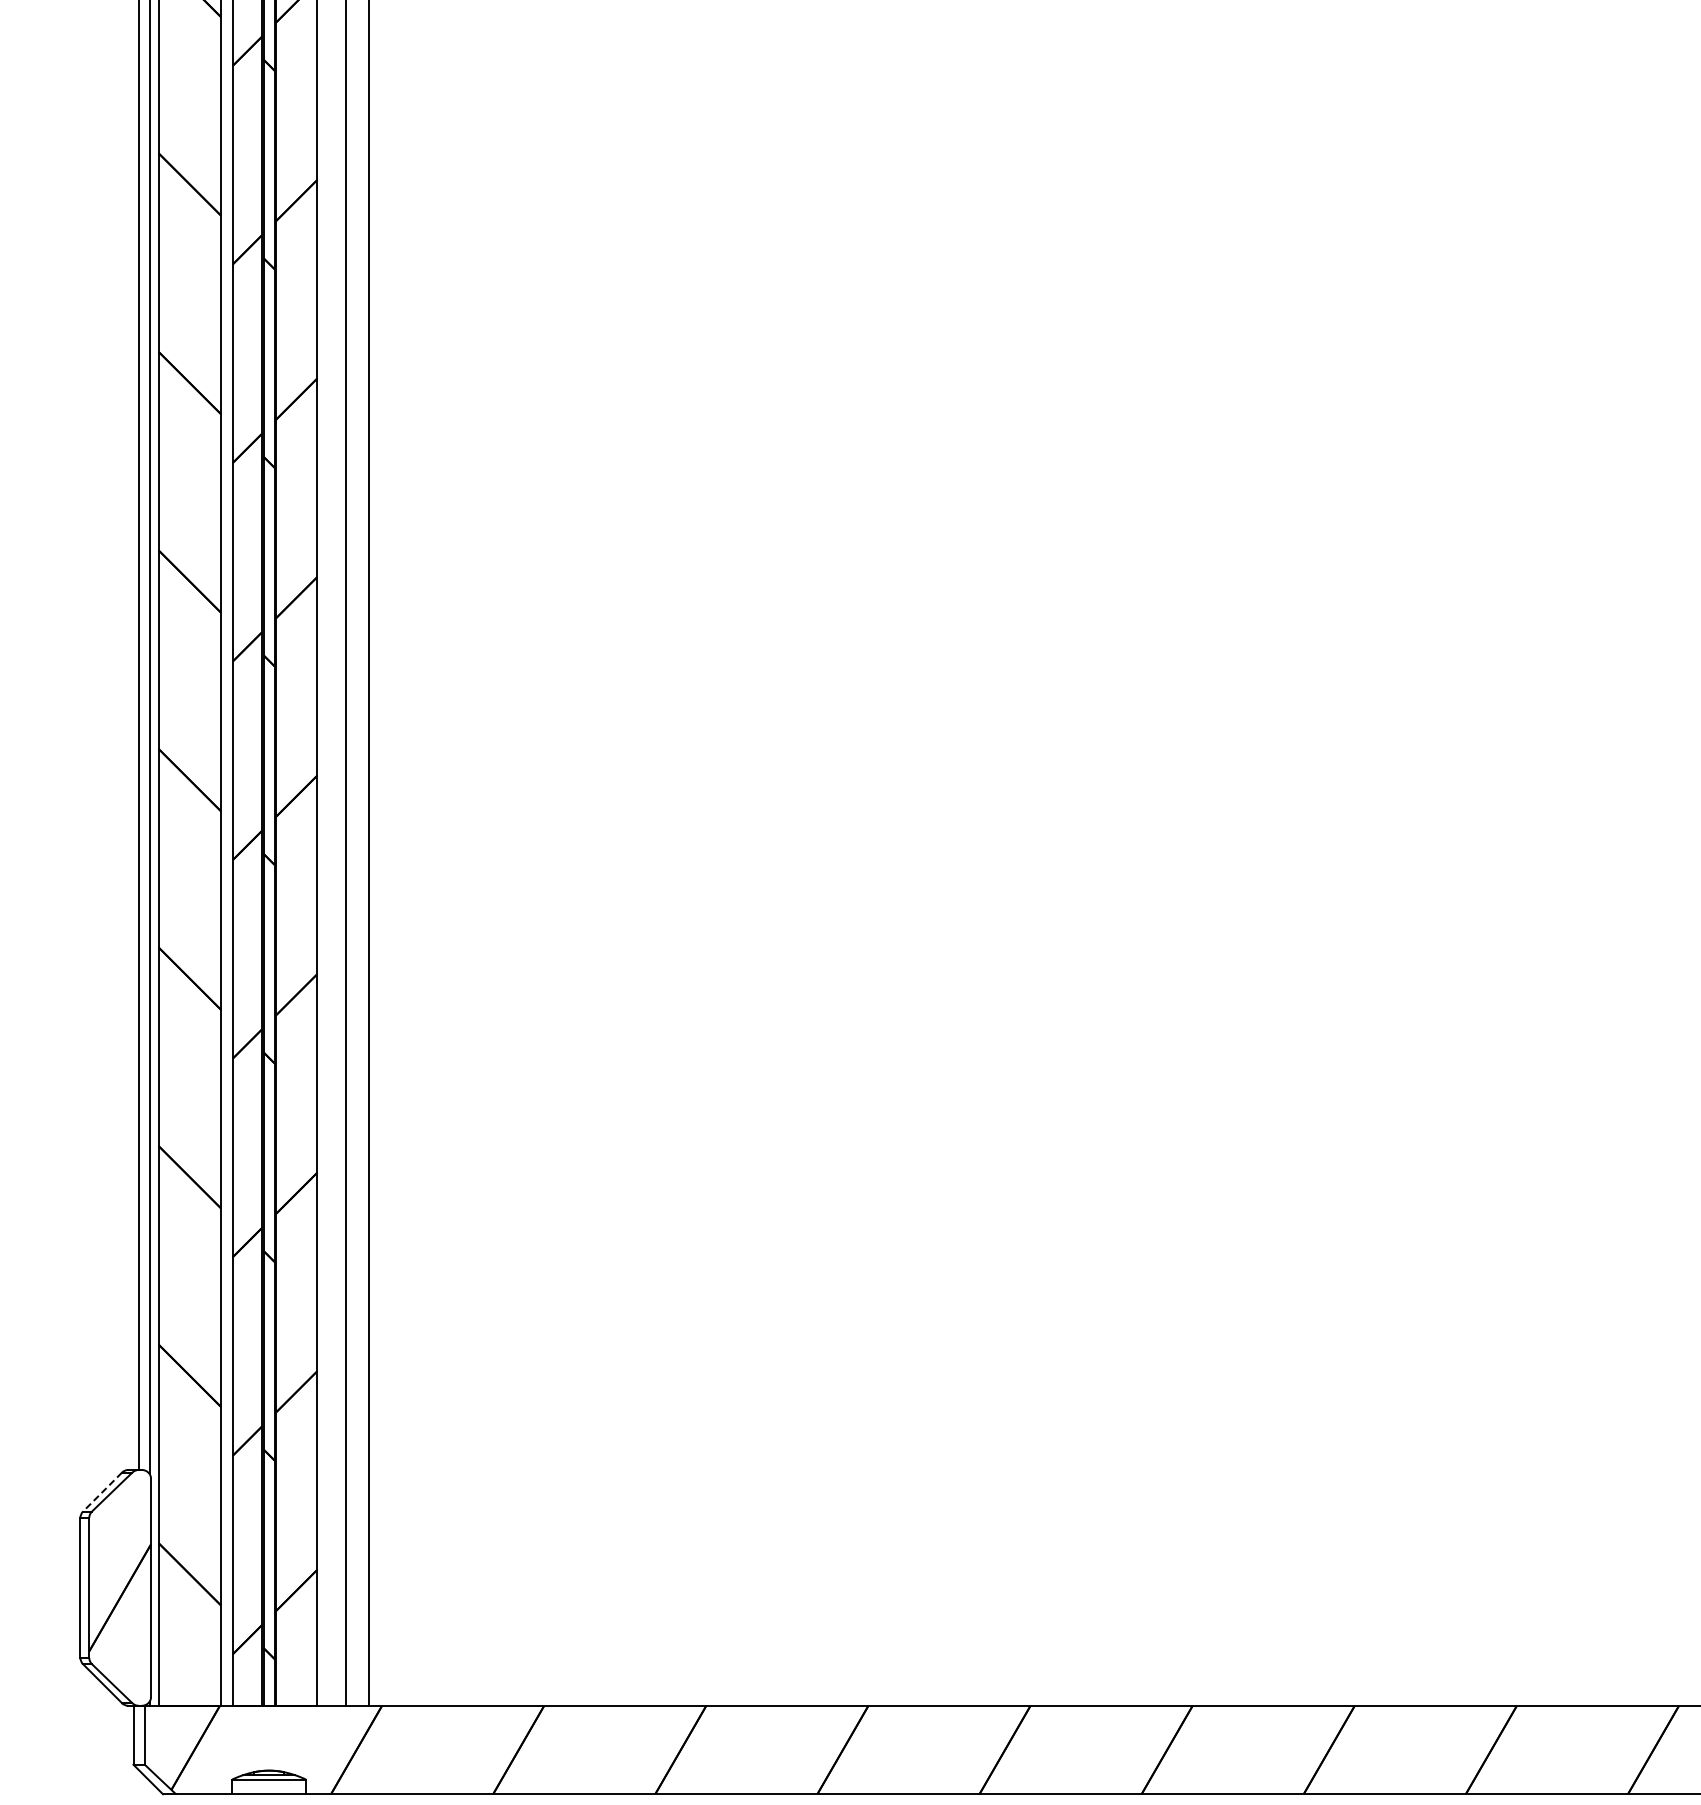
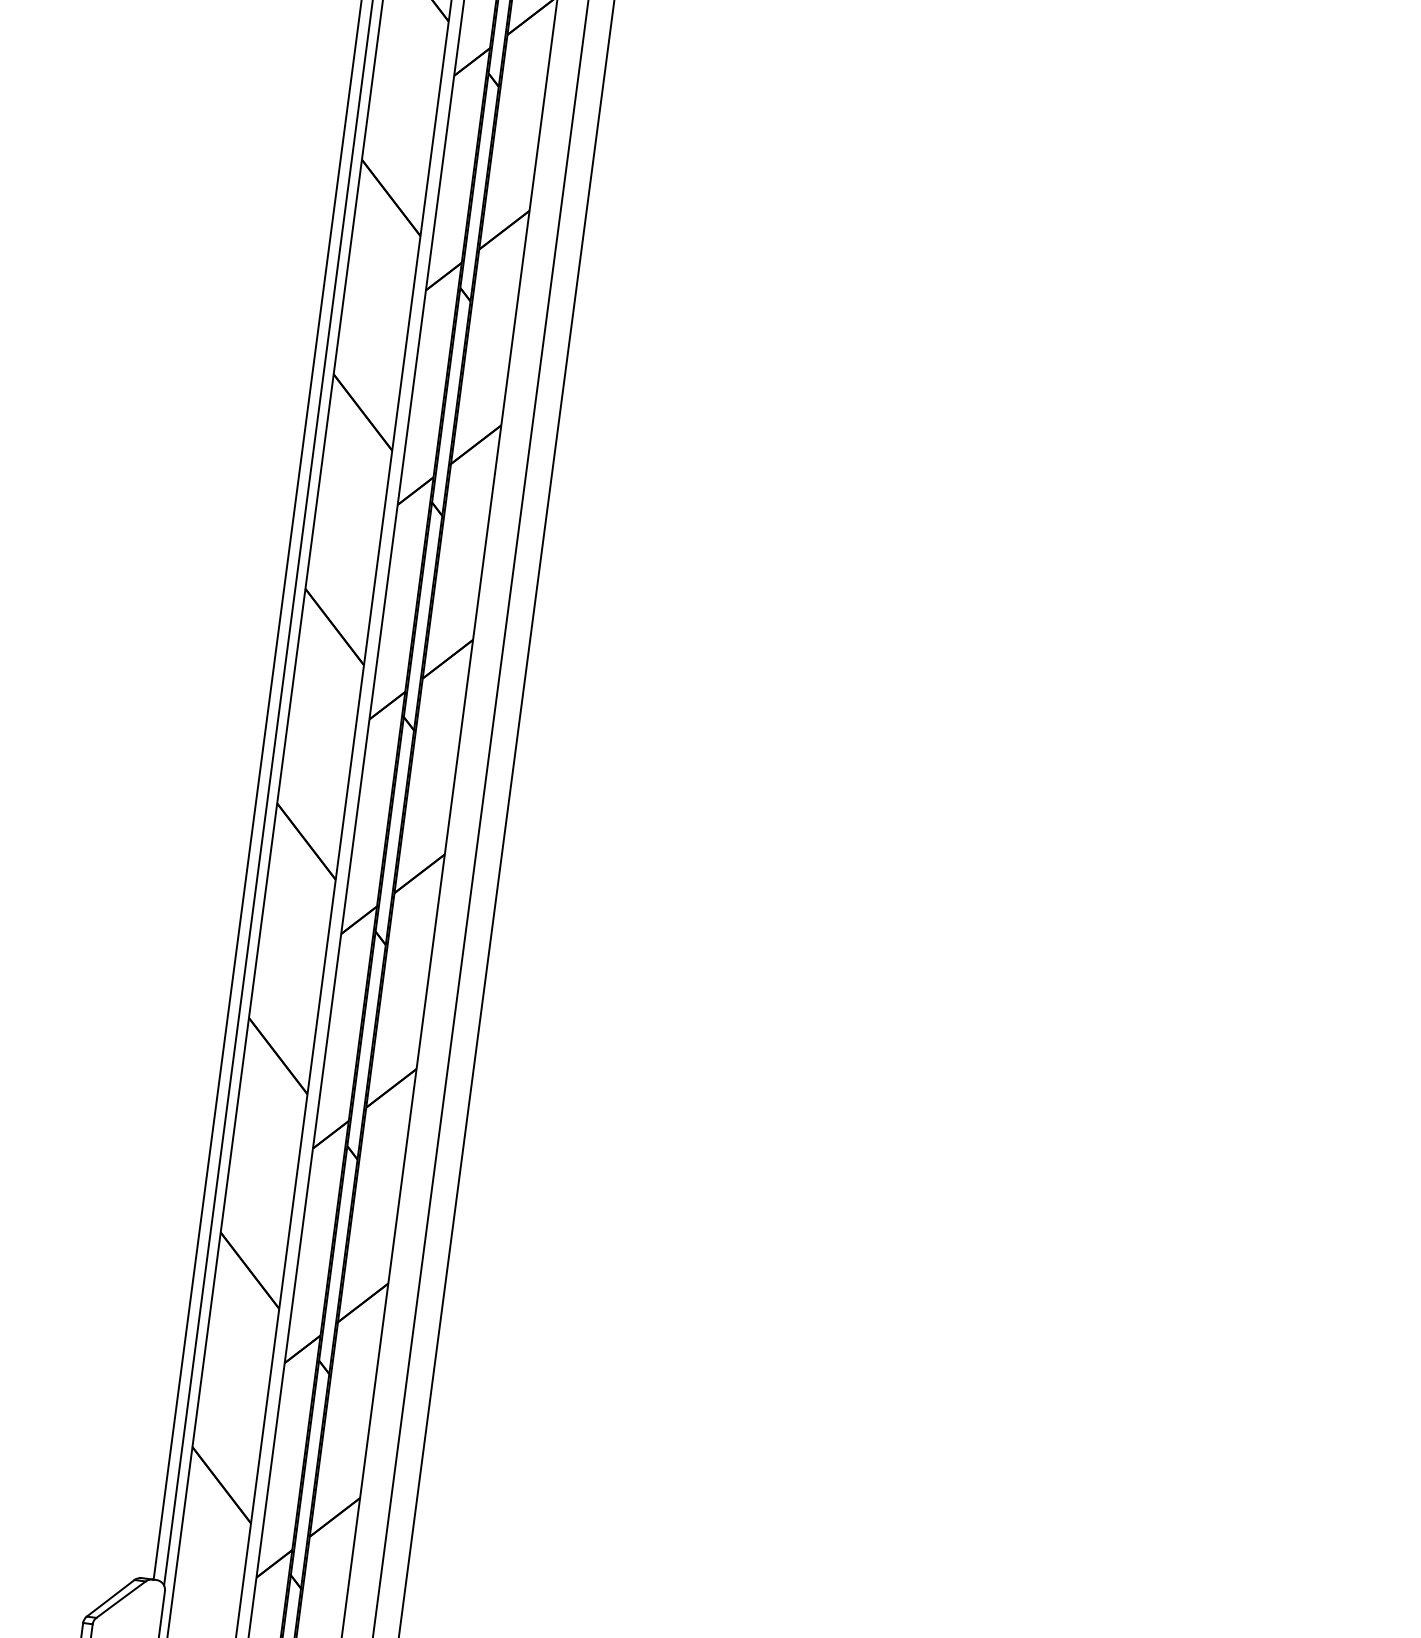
line: (102, 1492) -> (110, 1598), dashed -> solid

